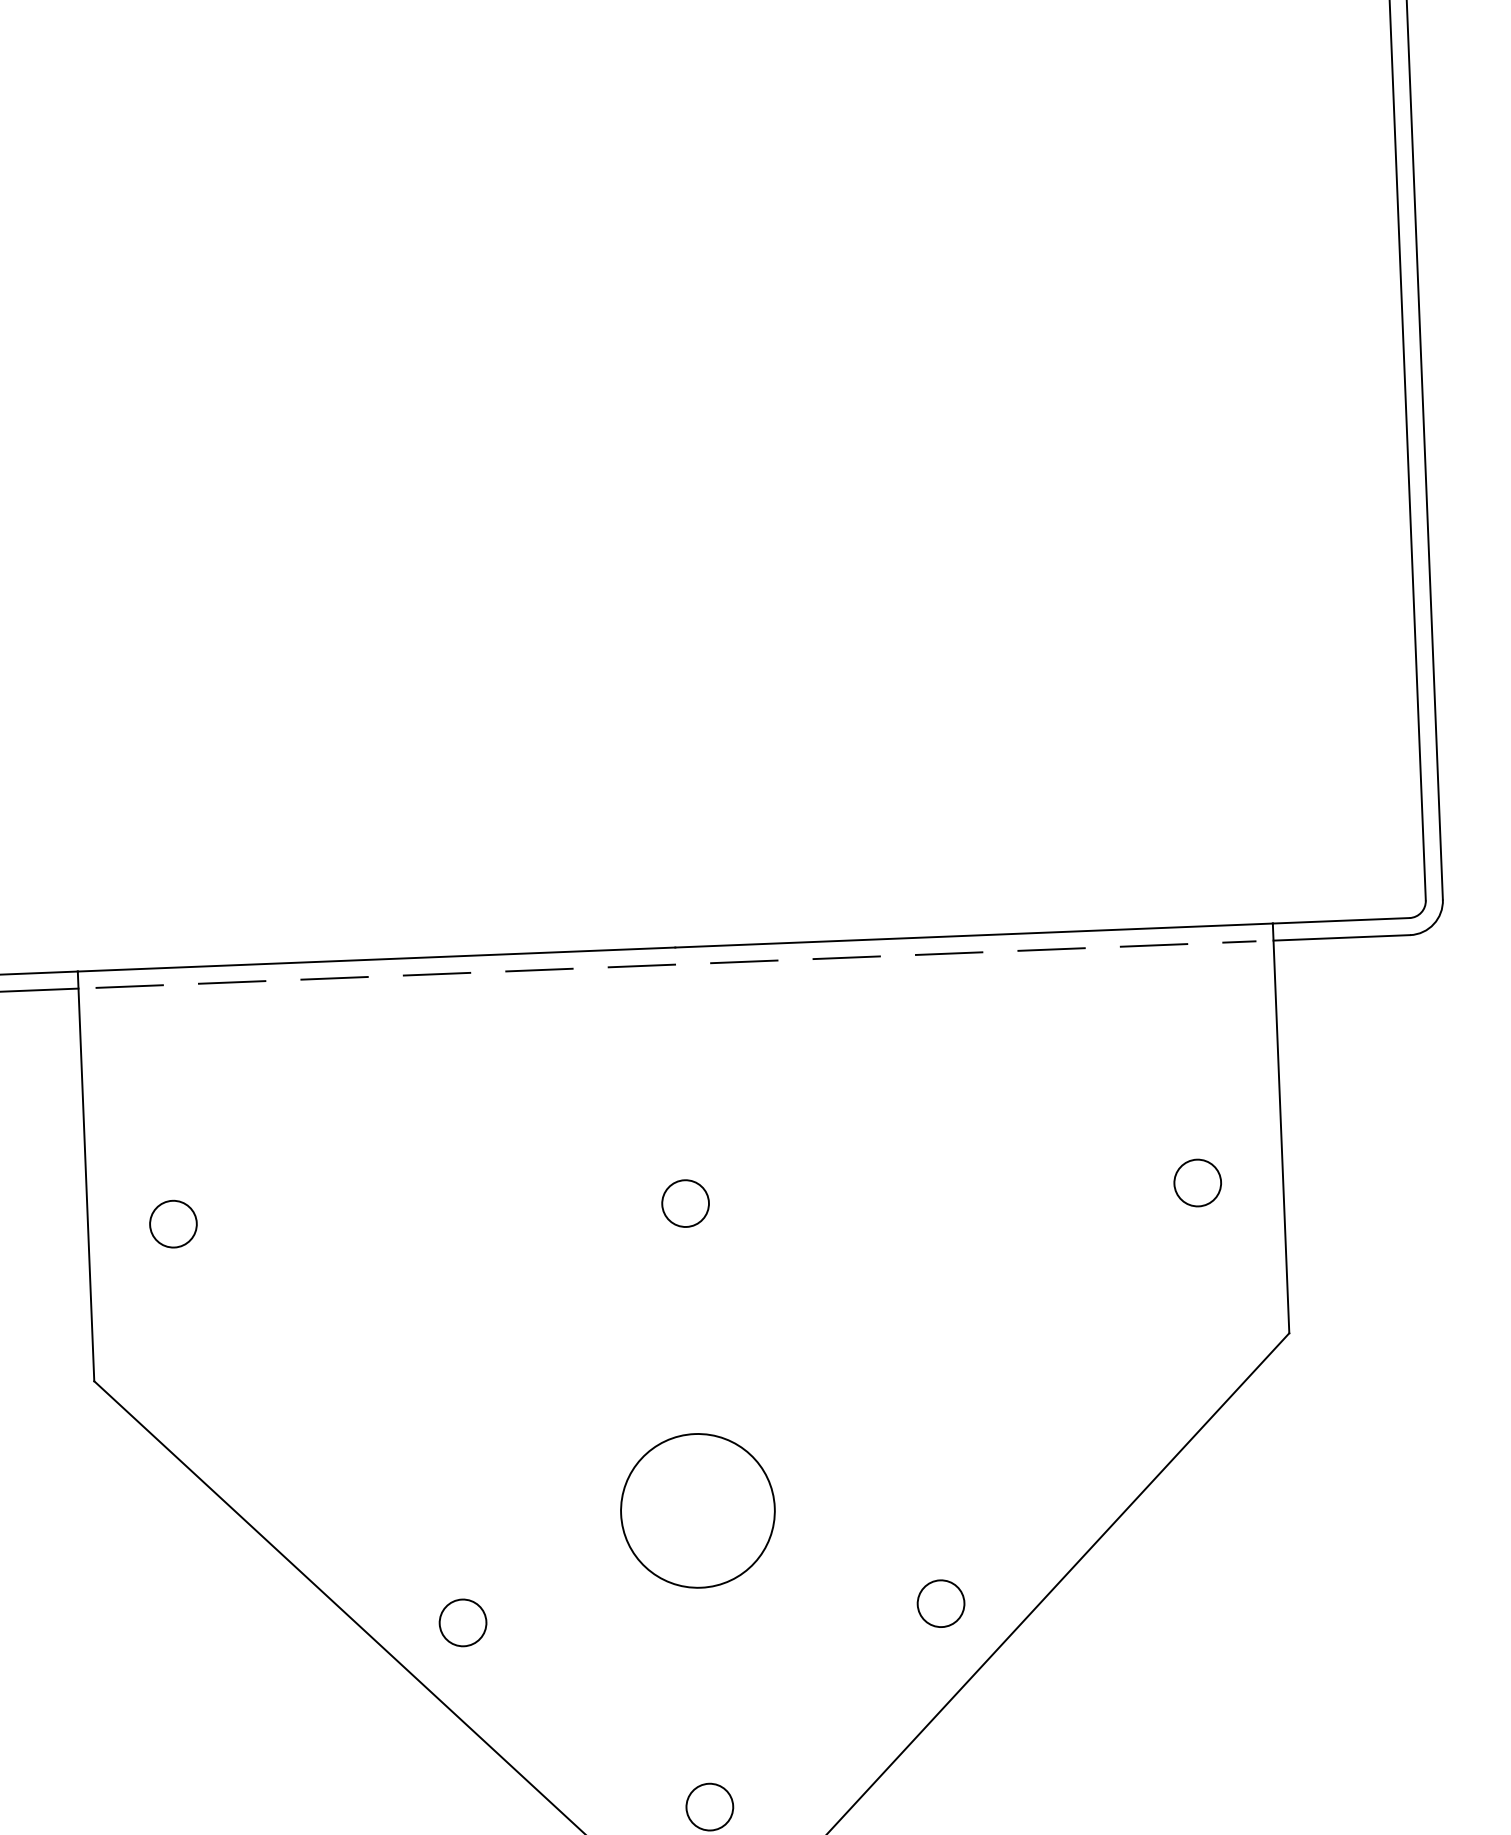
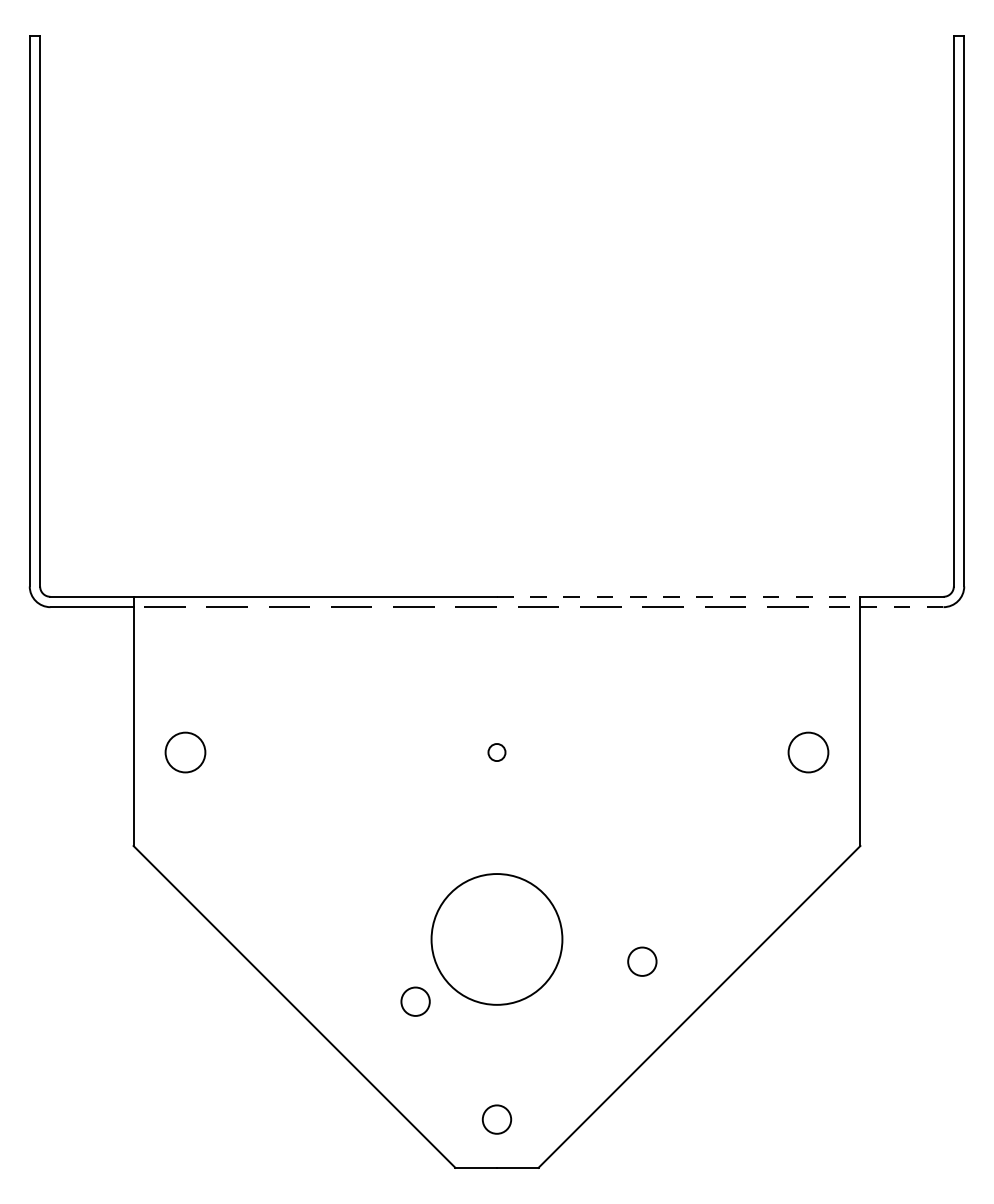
line: (973, 935) -> (678, 596), solid -> dashed
line: (1341, 938) -> (901, 607), solid -> dashed
circle: (1197, 1182) -> (808, 752), size x1.4
circle: (684, 1203) -> (496, 752), size x0.6
circle: (173, 1224) -> (185, 752), size x1.4
circle: (697, 1511) -> (496, 939), size x1.4
circle: (941, 1603) -> (642, 961), moved
circle: (462, 1622) -> (415, 1001), moved

